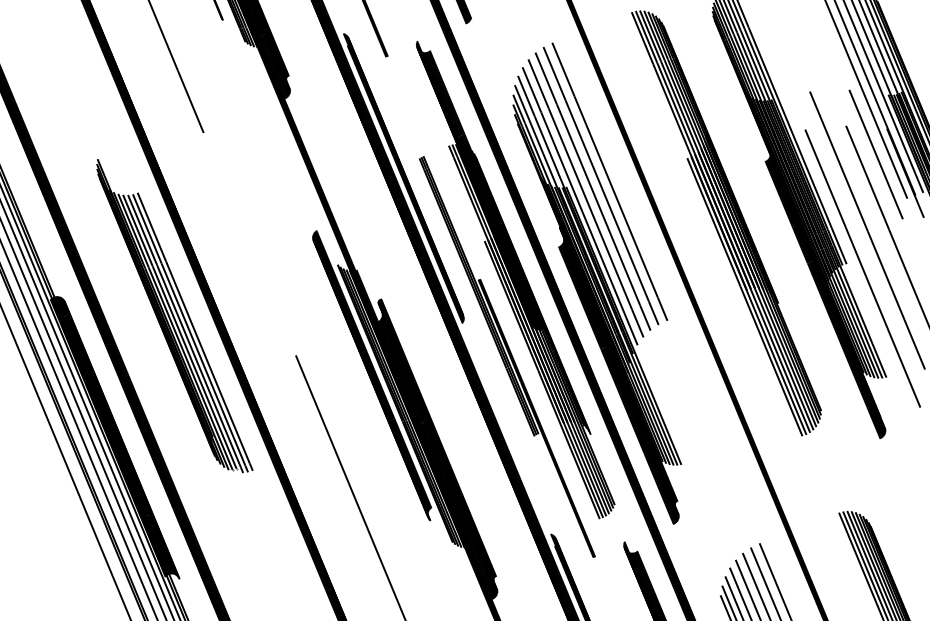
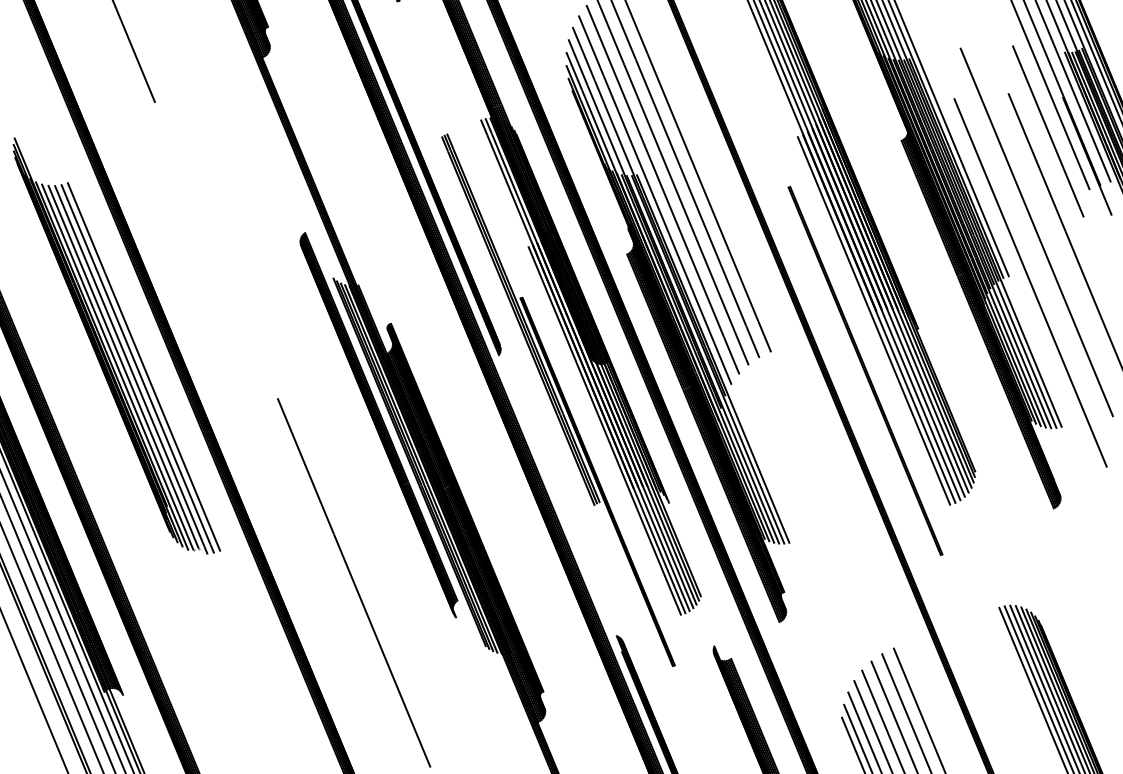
line: (738, 334) -> (865, 370), added

